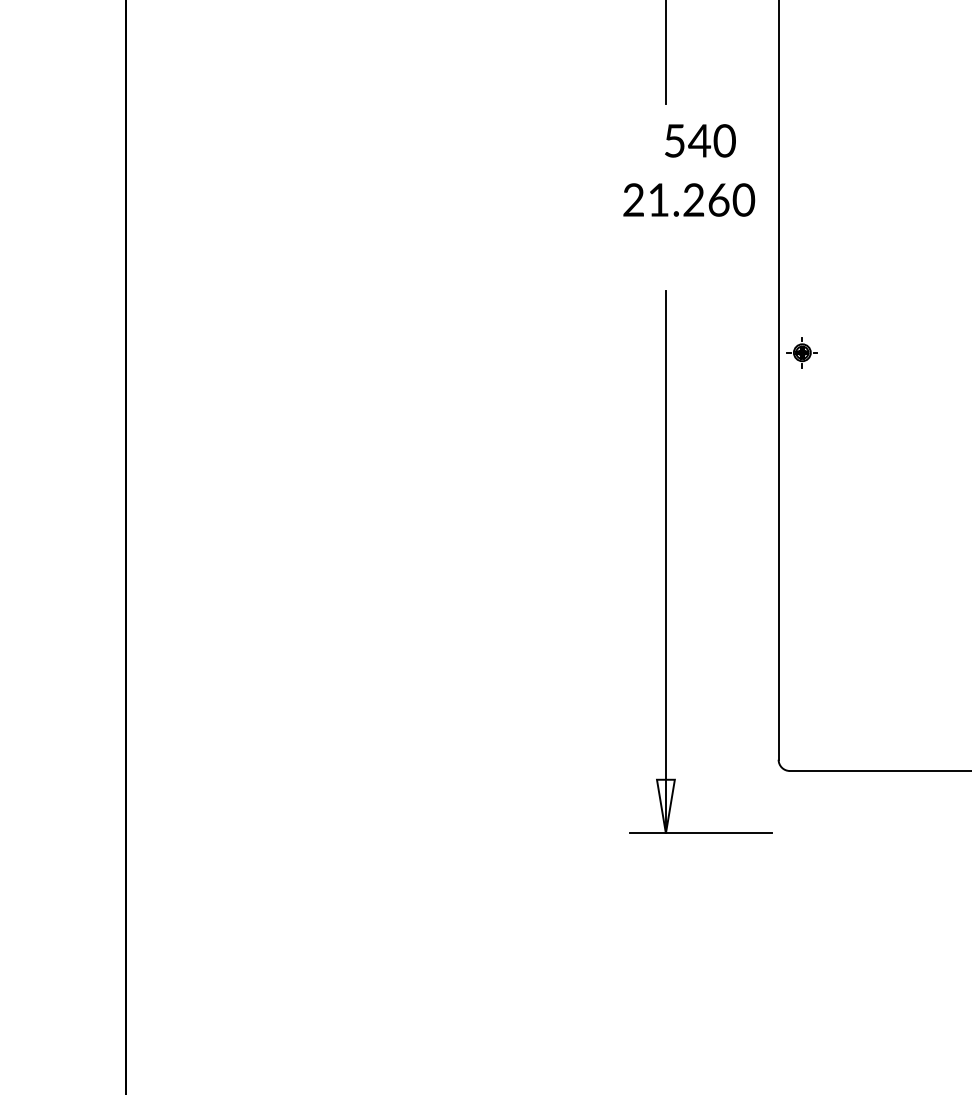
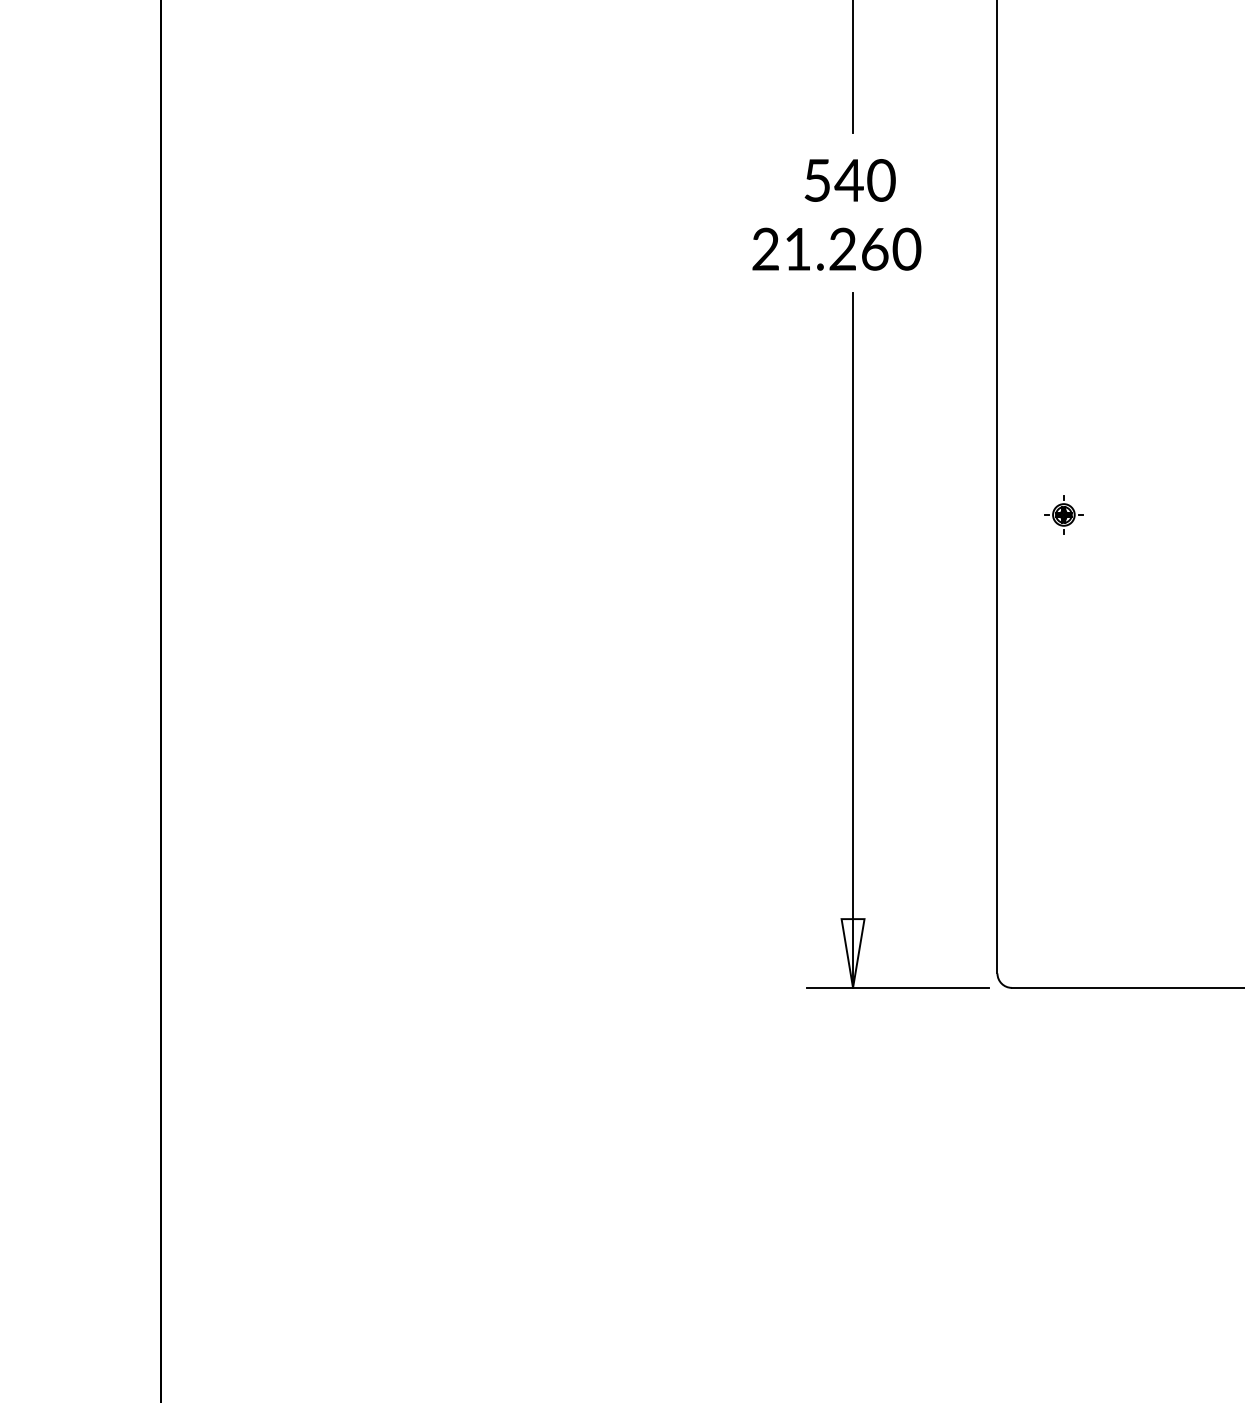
text: (699, 140) -> (849, 180), moved
text: (688, 199) -> (836, 248), moved
part: (802, 352) -> (1063, 514), moved
part: (666, 562) -> (853, 640), moved

